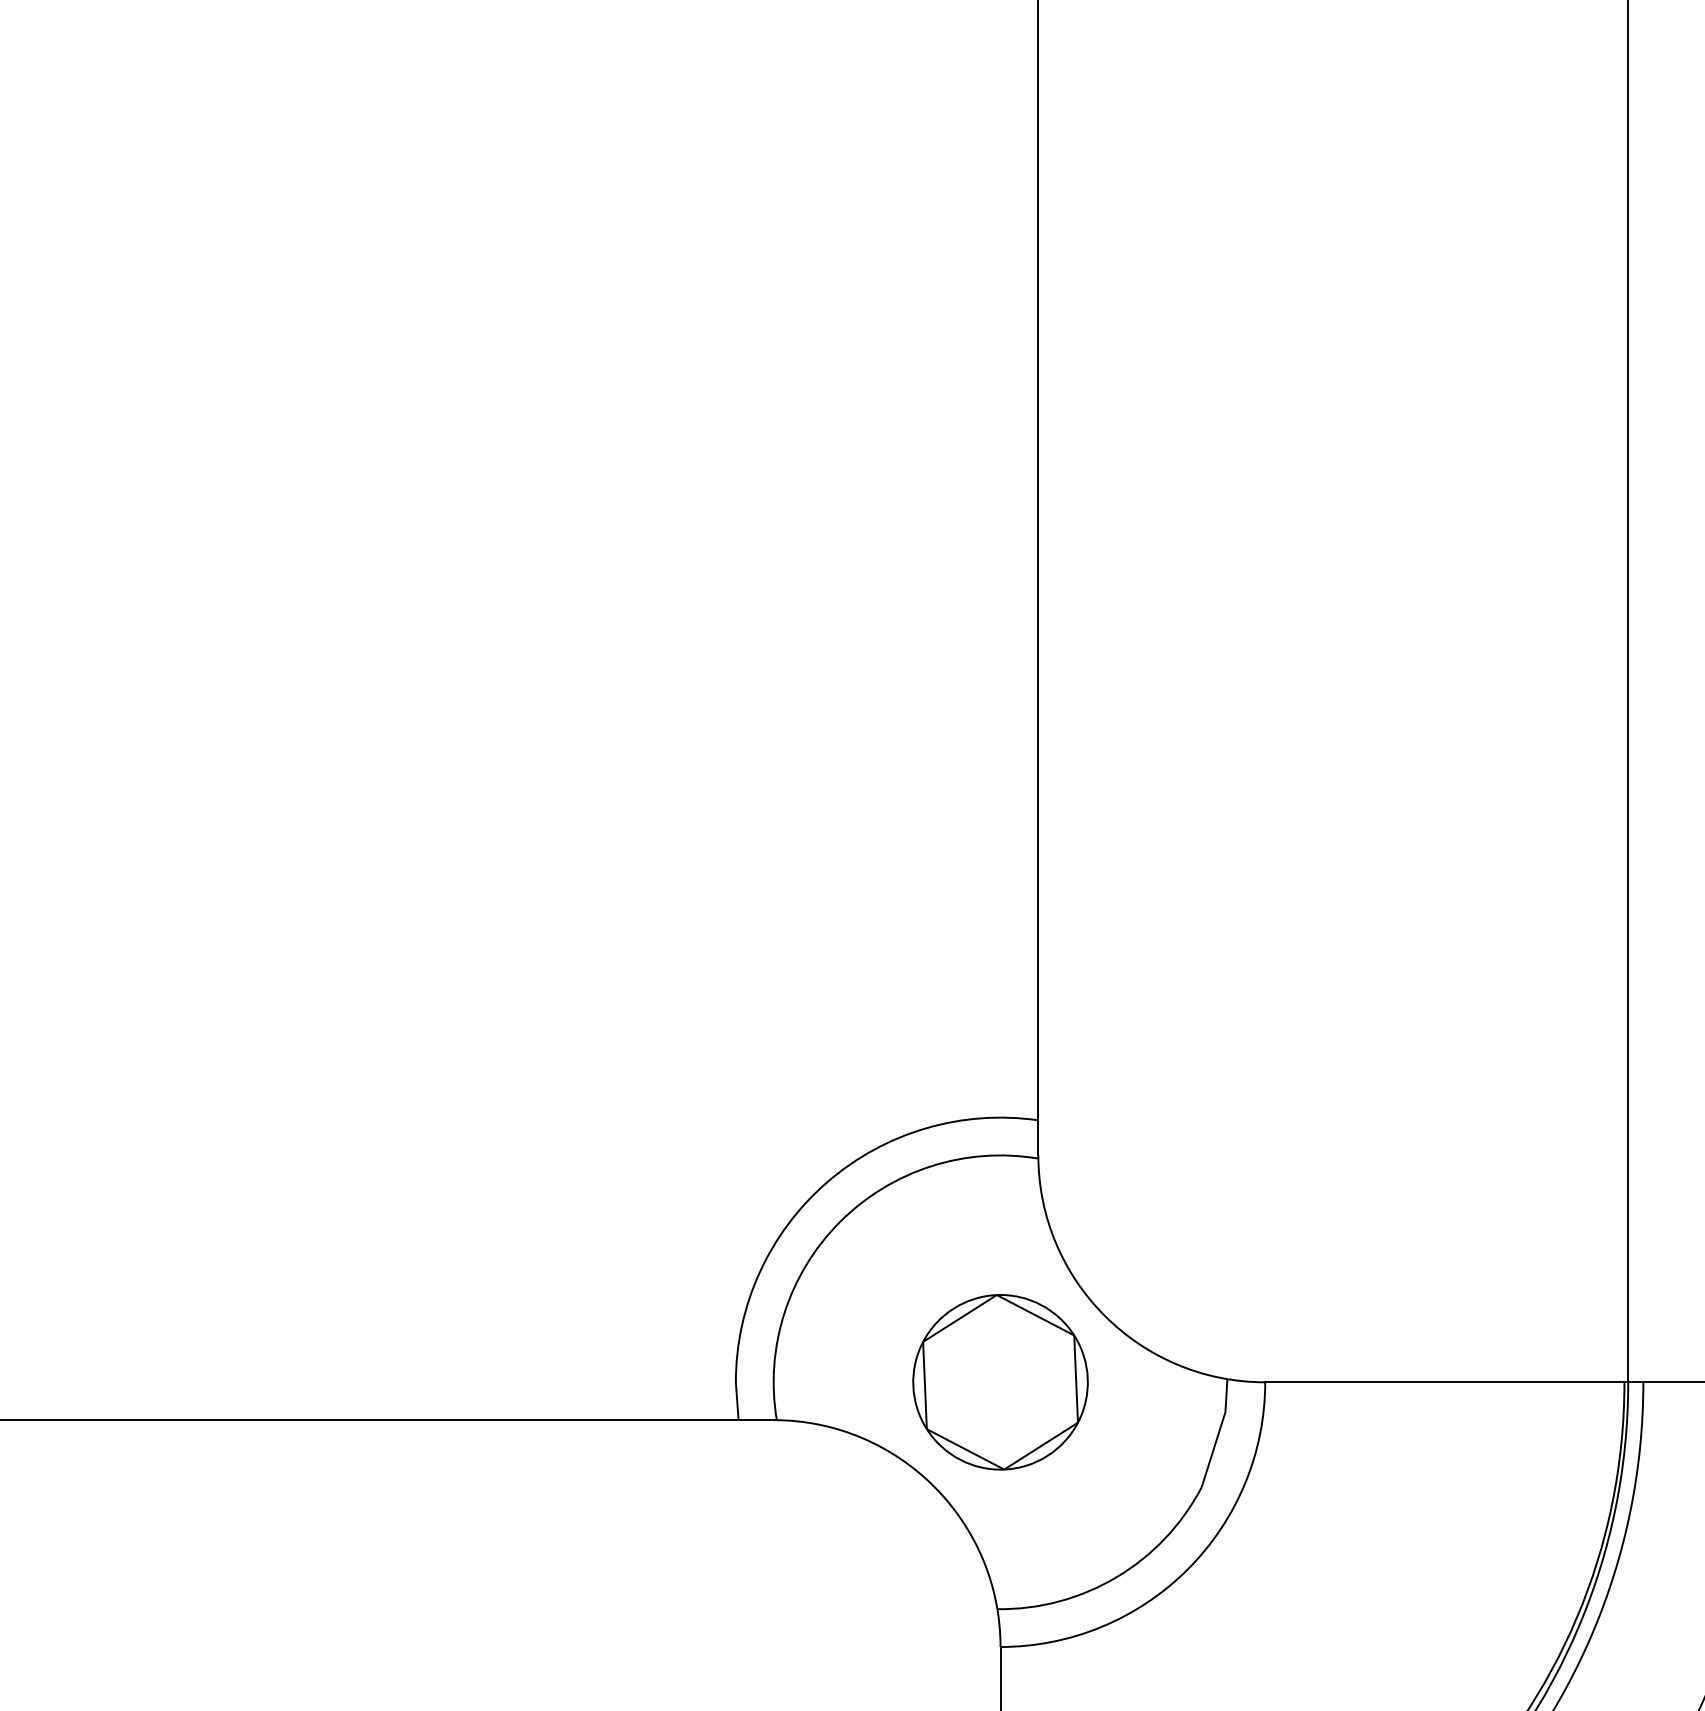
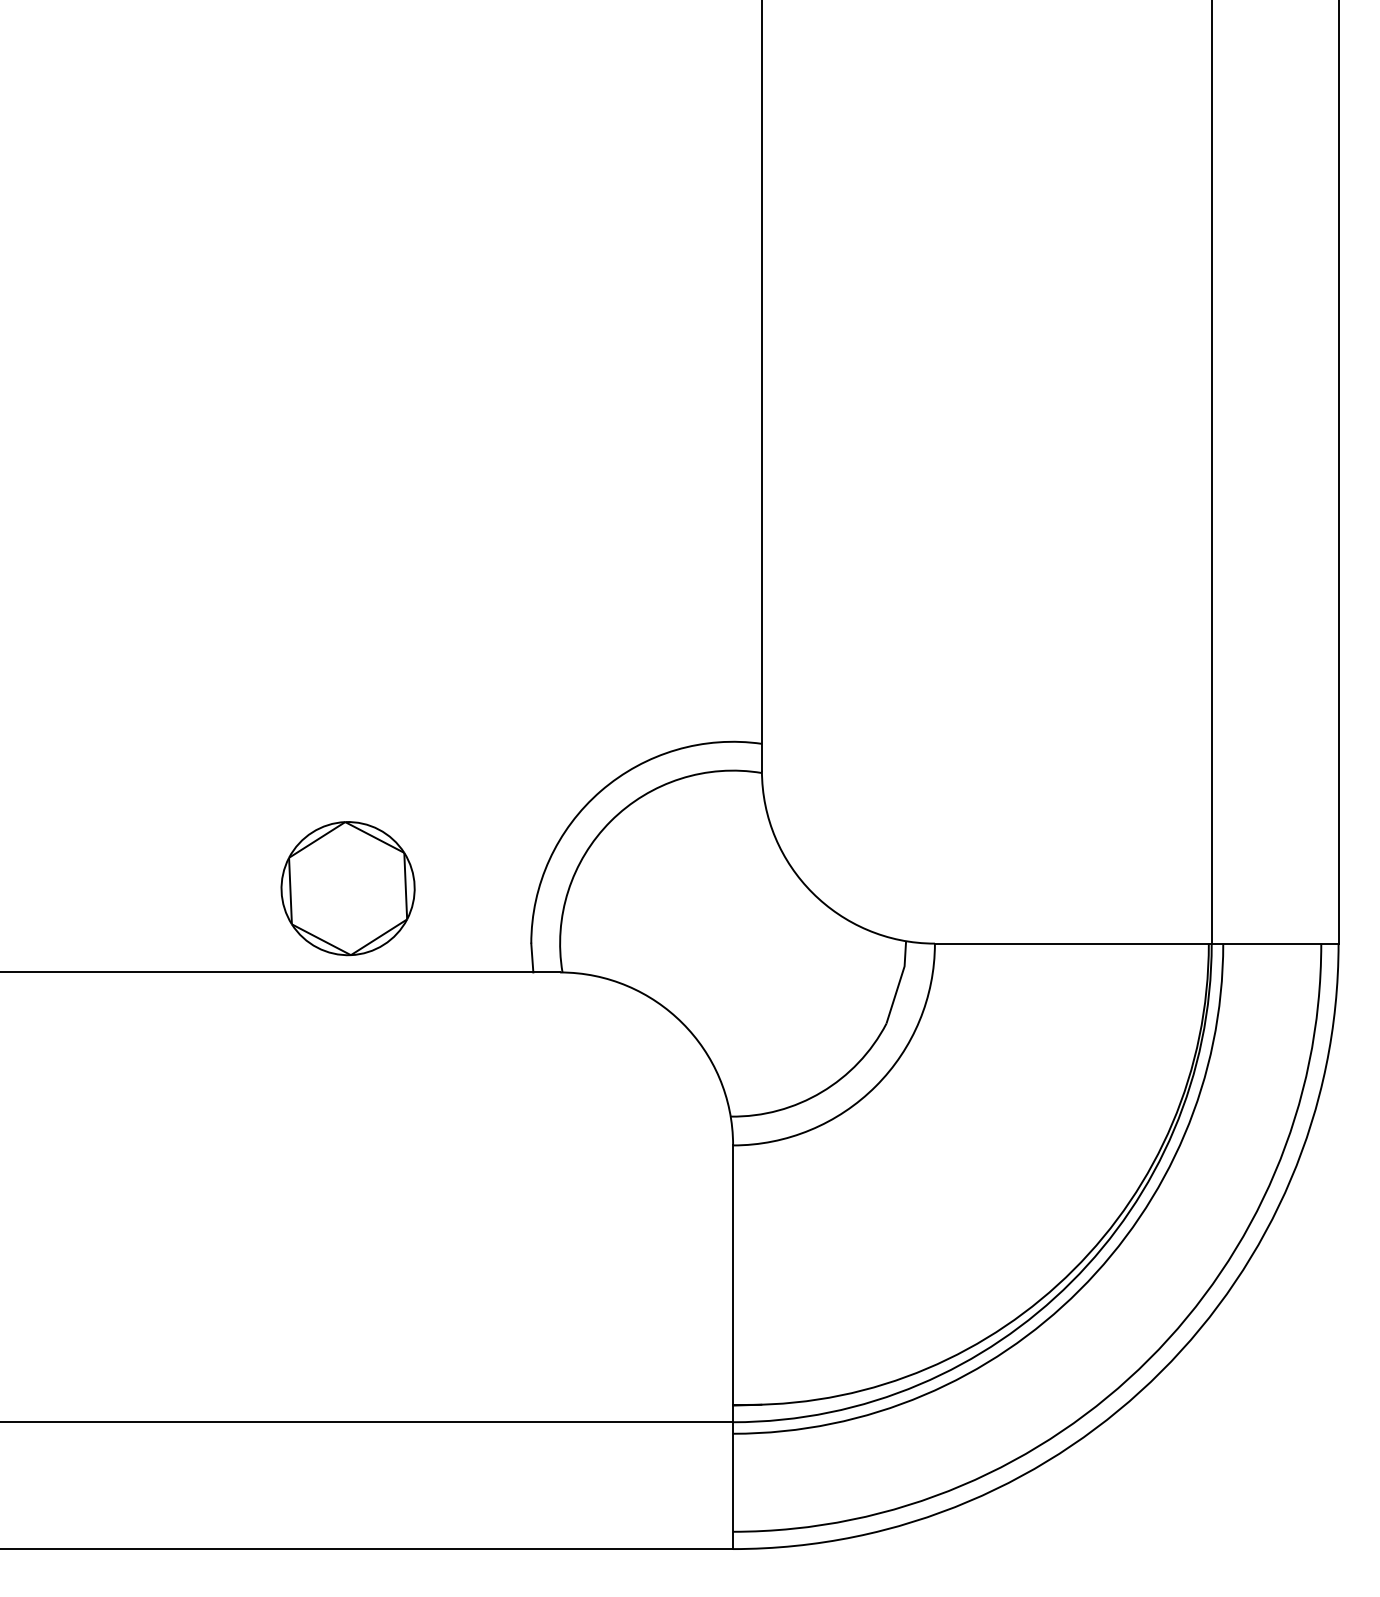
part: (999, 1382) -> (347, 888), moved

